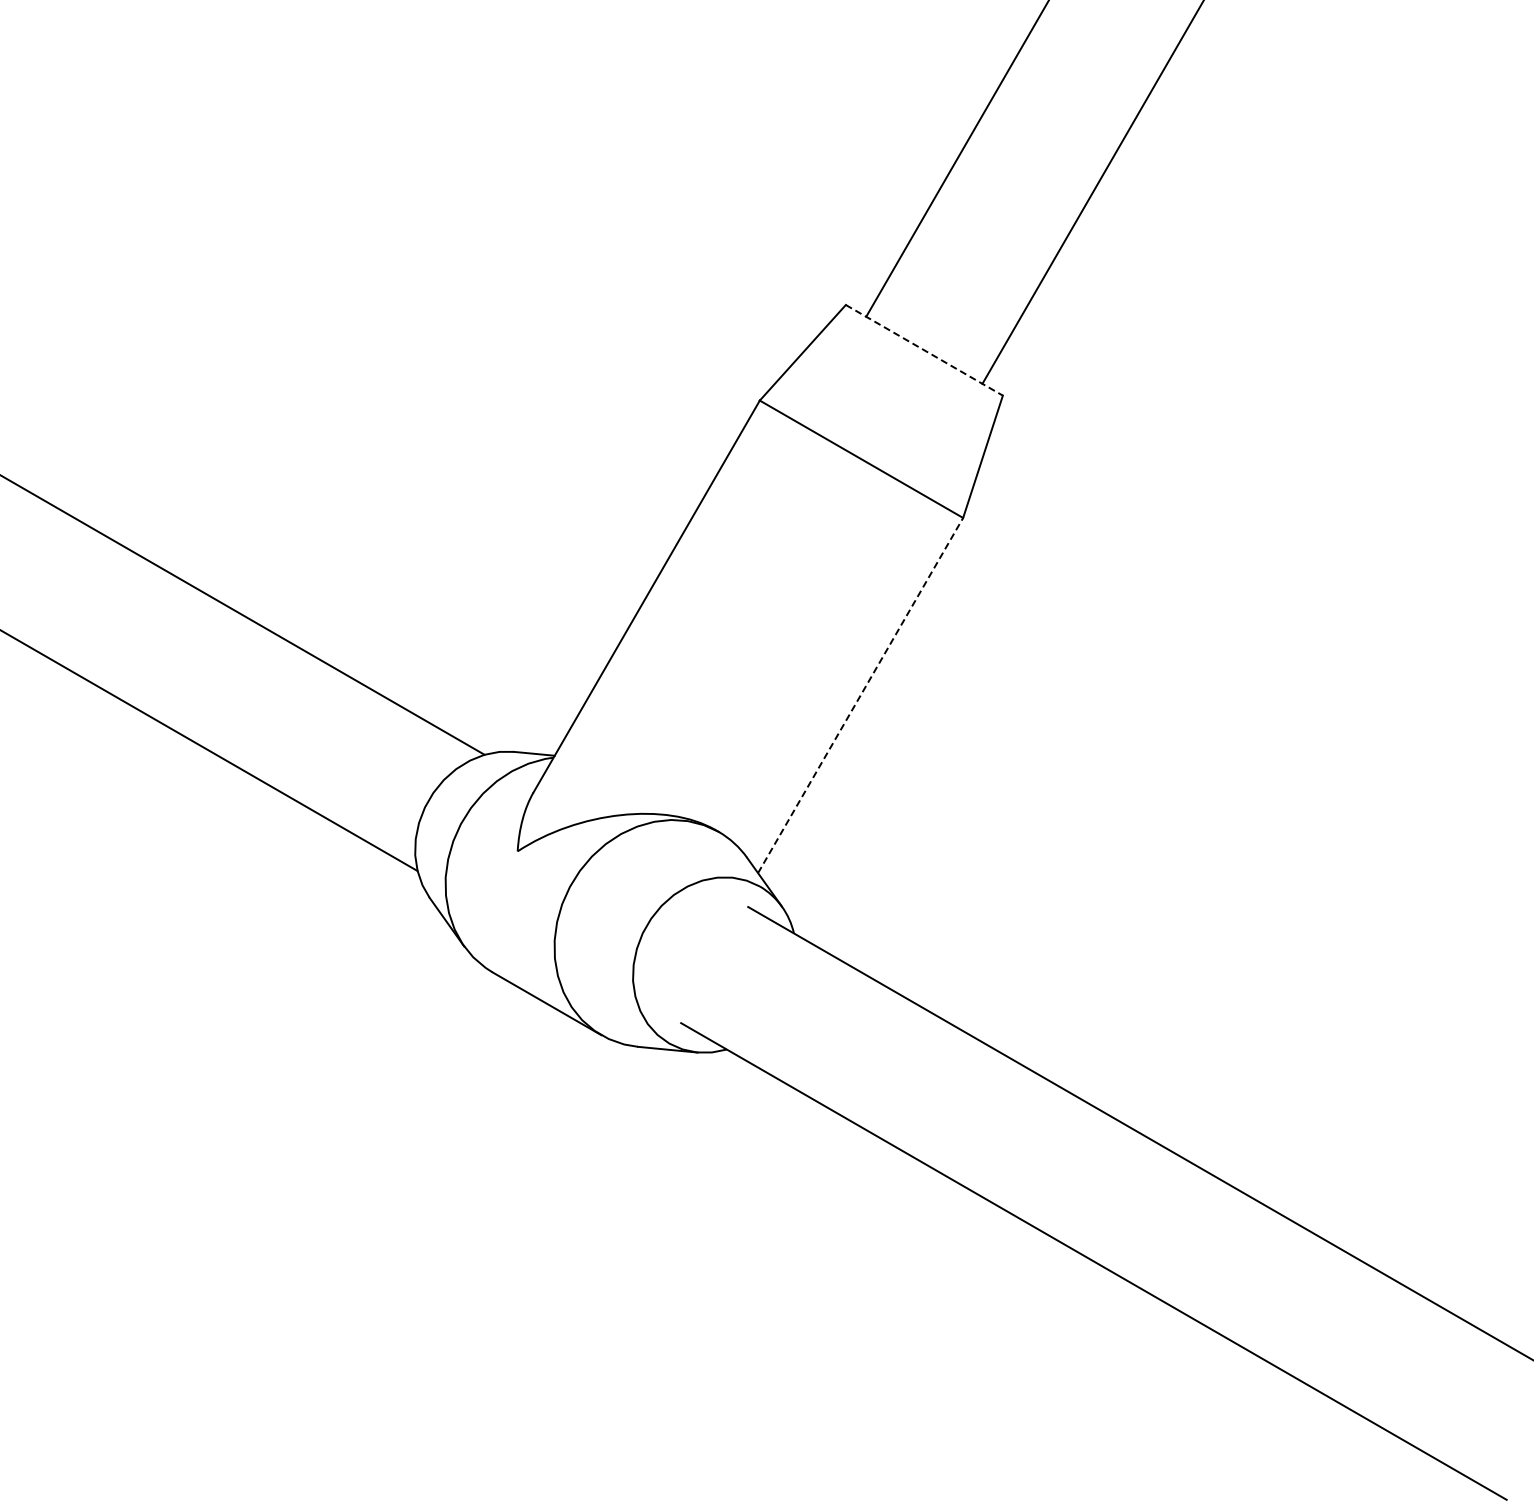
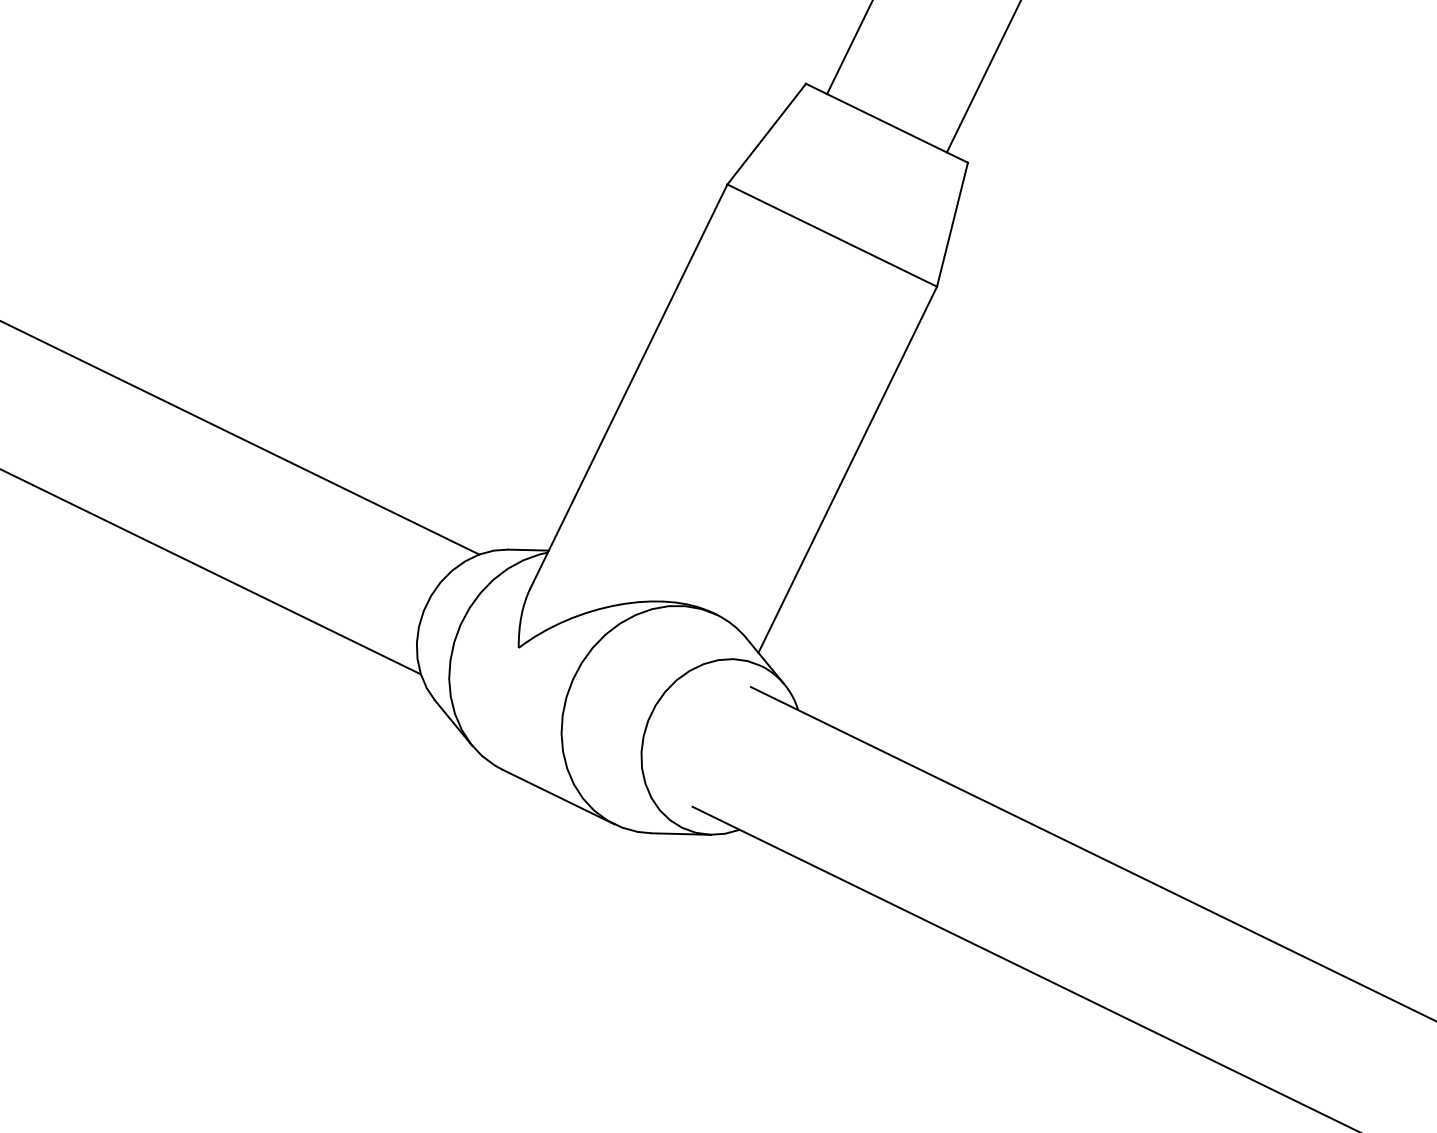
line: (924, 350) -> (887, 123), dashed -> solid
line: (860, 695) -> (847, 469), dashed -> solid

